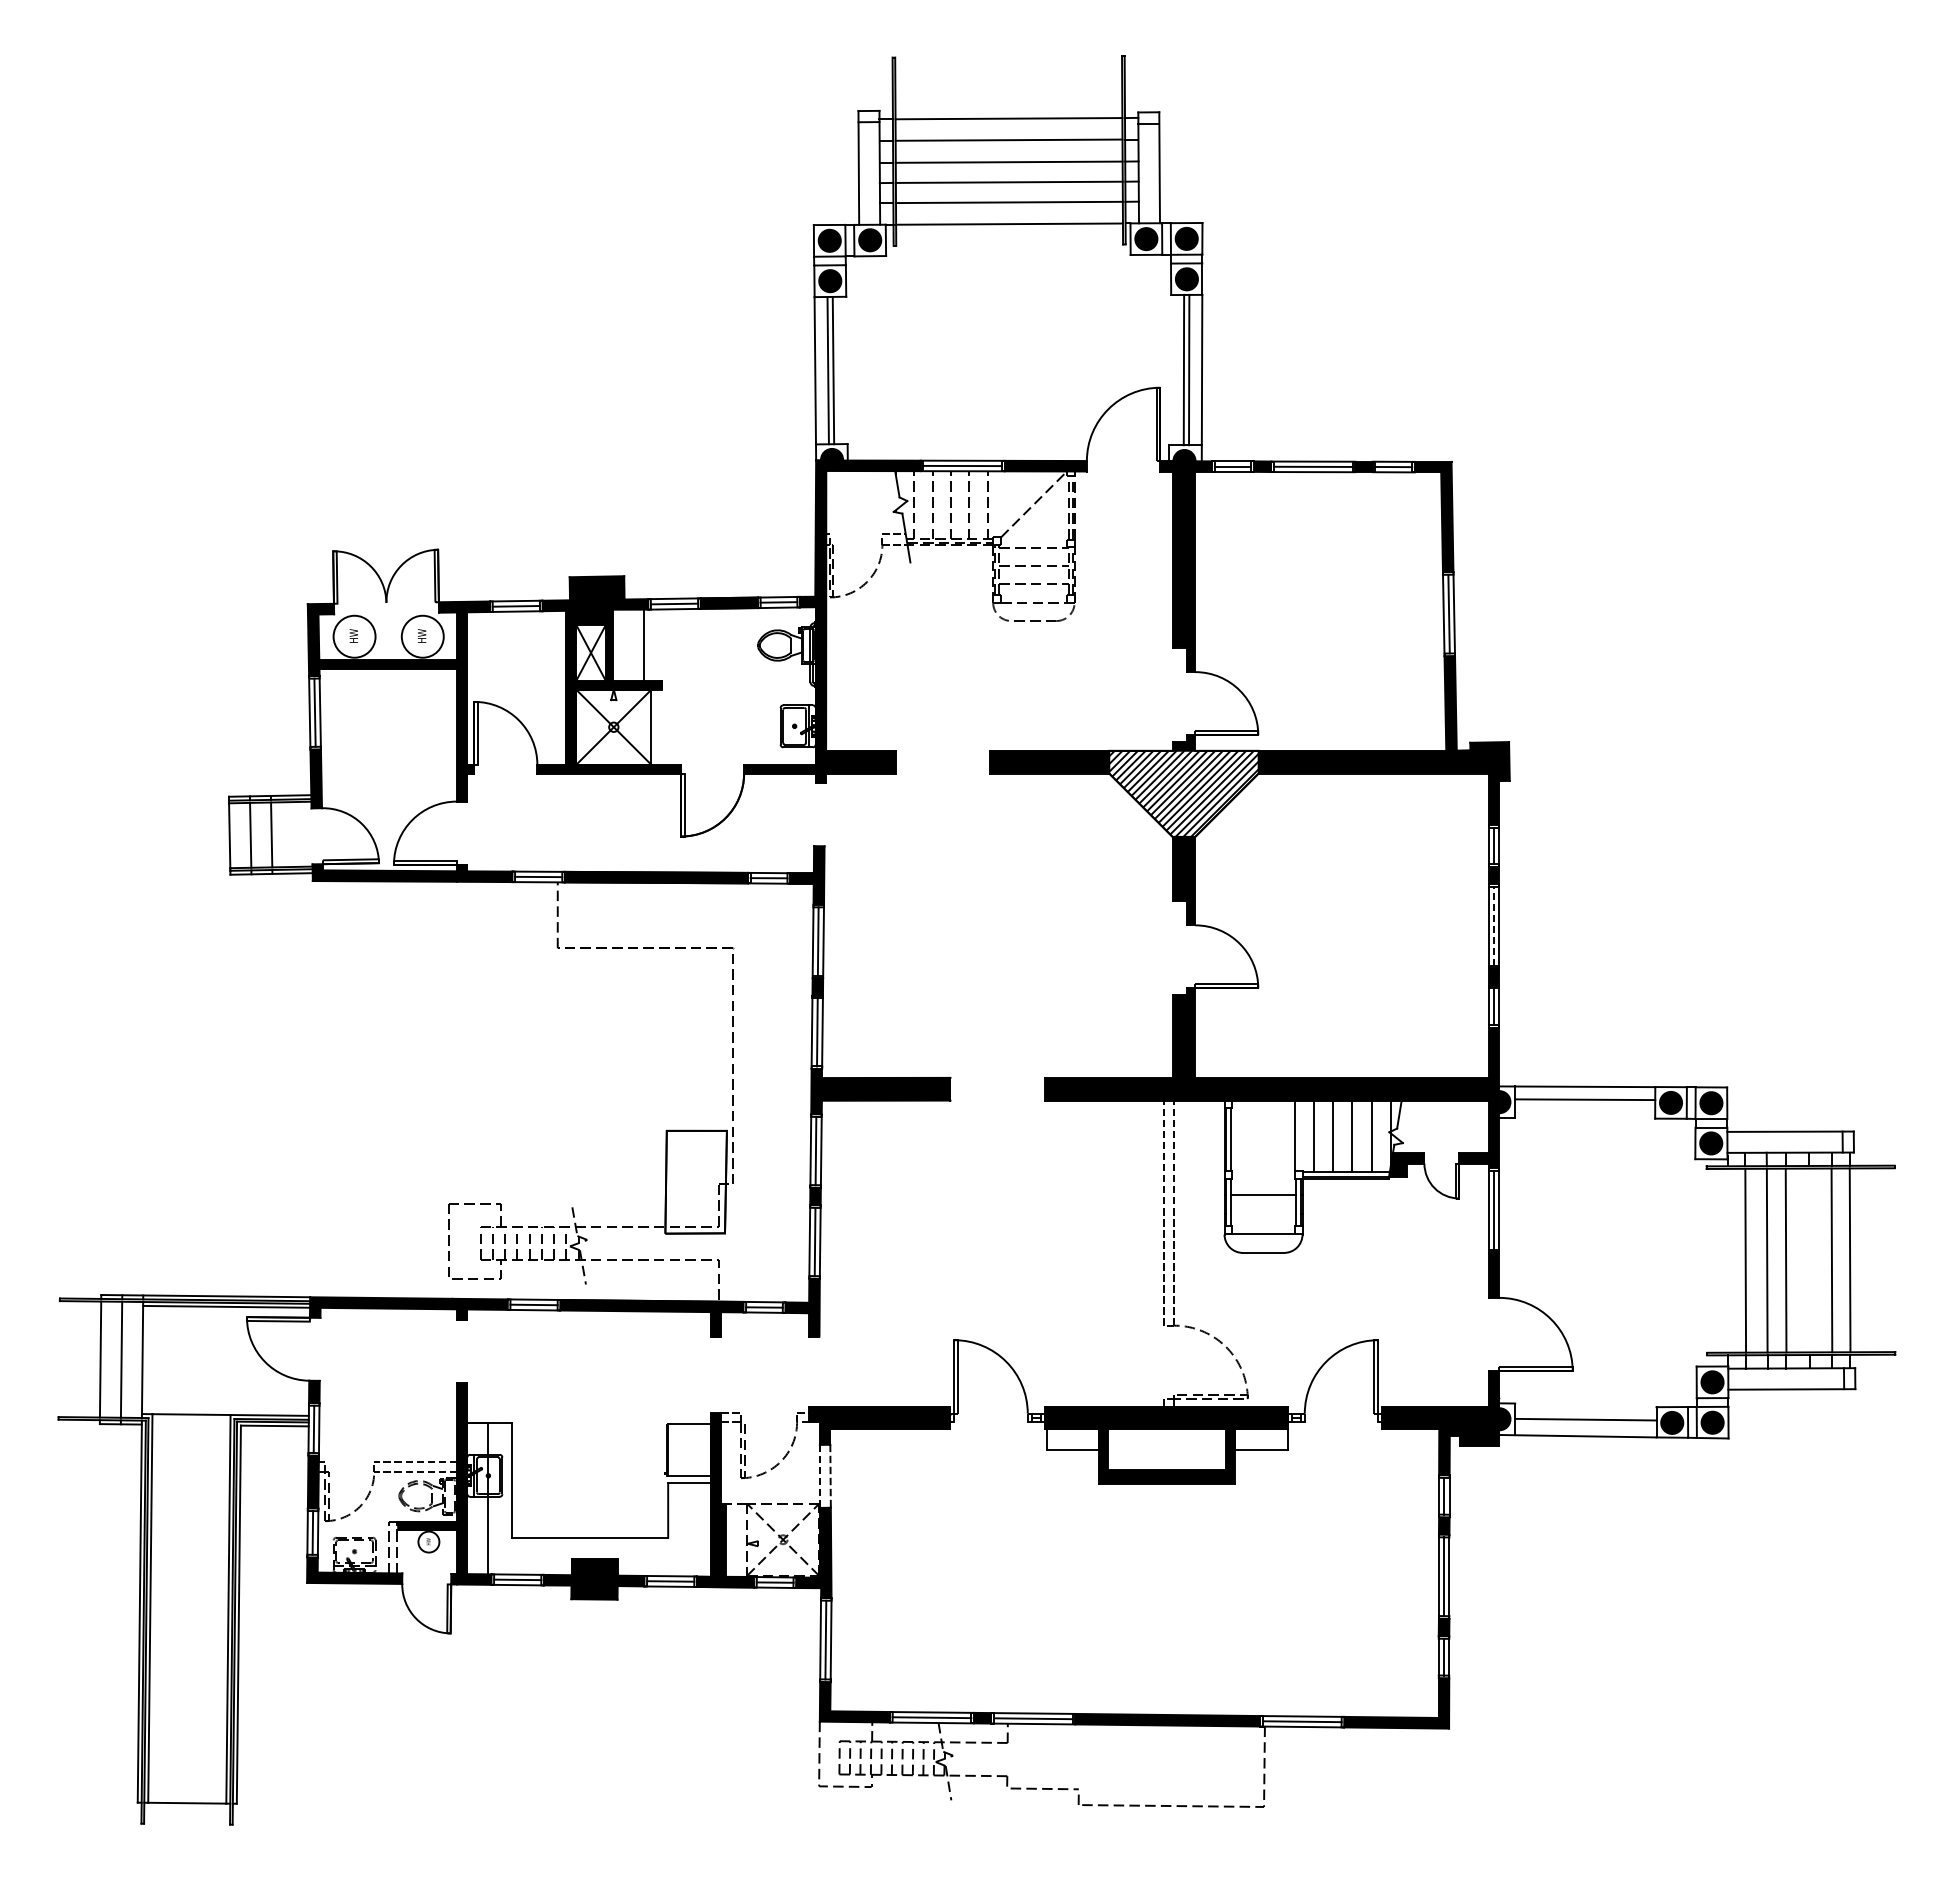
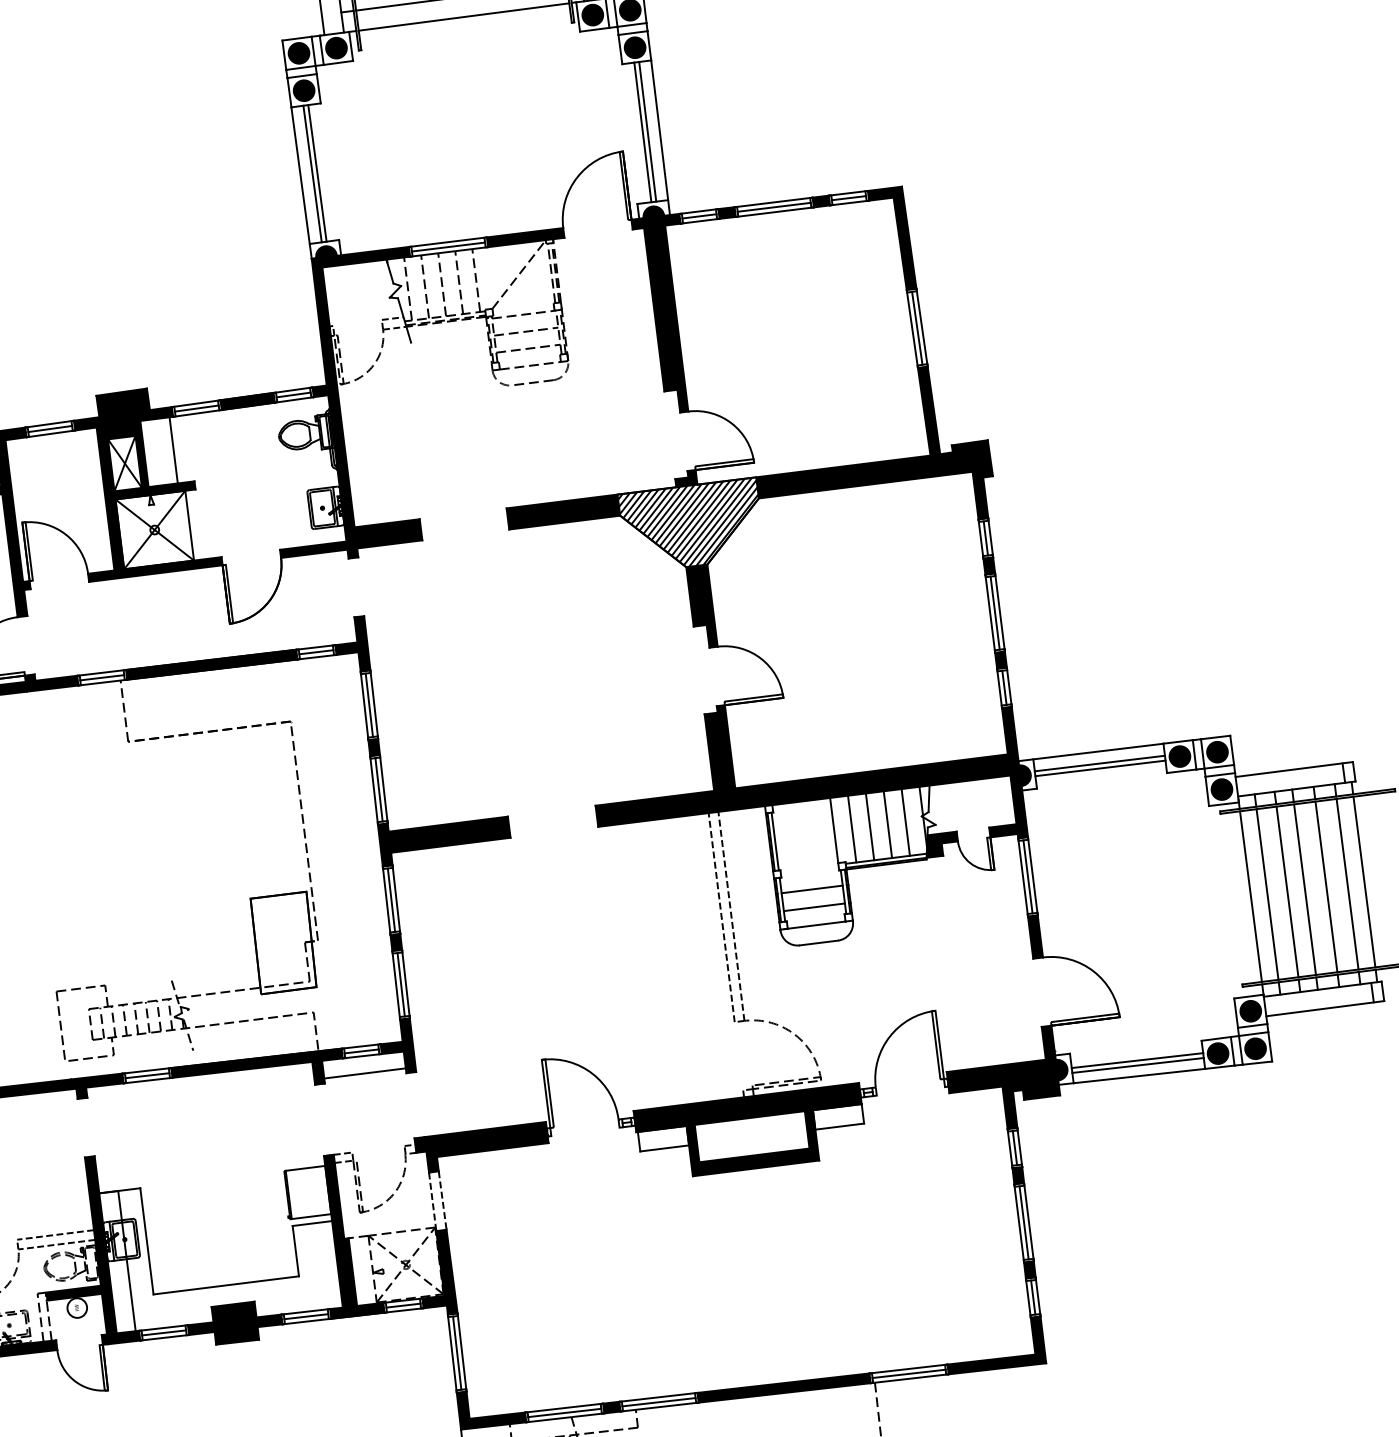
line: (1494, 925) -> (995, 612), dashed -> solid
line: (1585, 1104) -> (1100, 767), added
line: (1263, 1214) -> (814, 907), added
line: (1727, 1260) -> (1250, 896), added
line: (1808, 1260) -> (1325, 887), added
line: (764, 1331) -> (364, 1073), added
line: (1585, 1424) -> (1137, 1065), added

